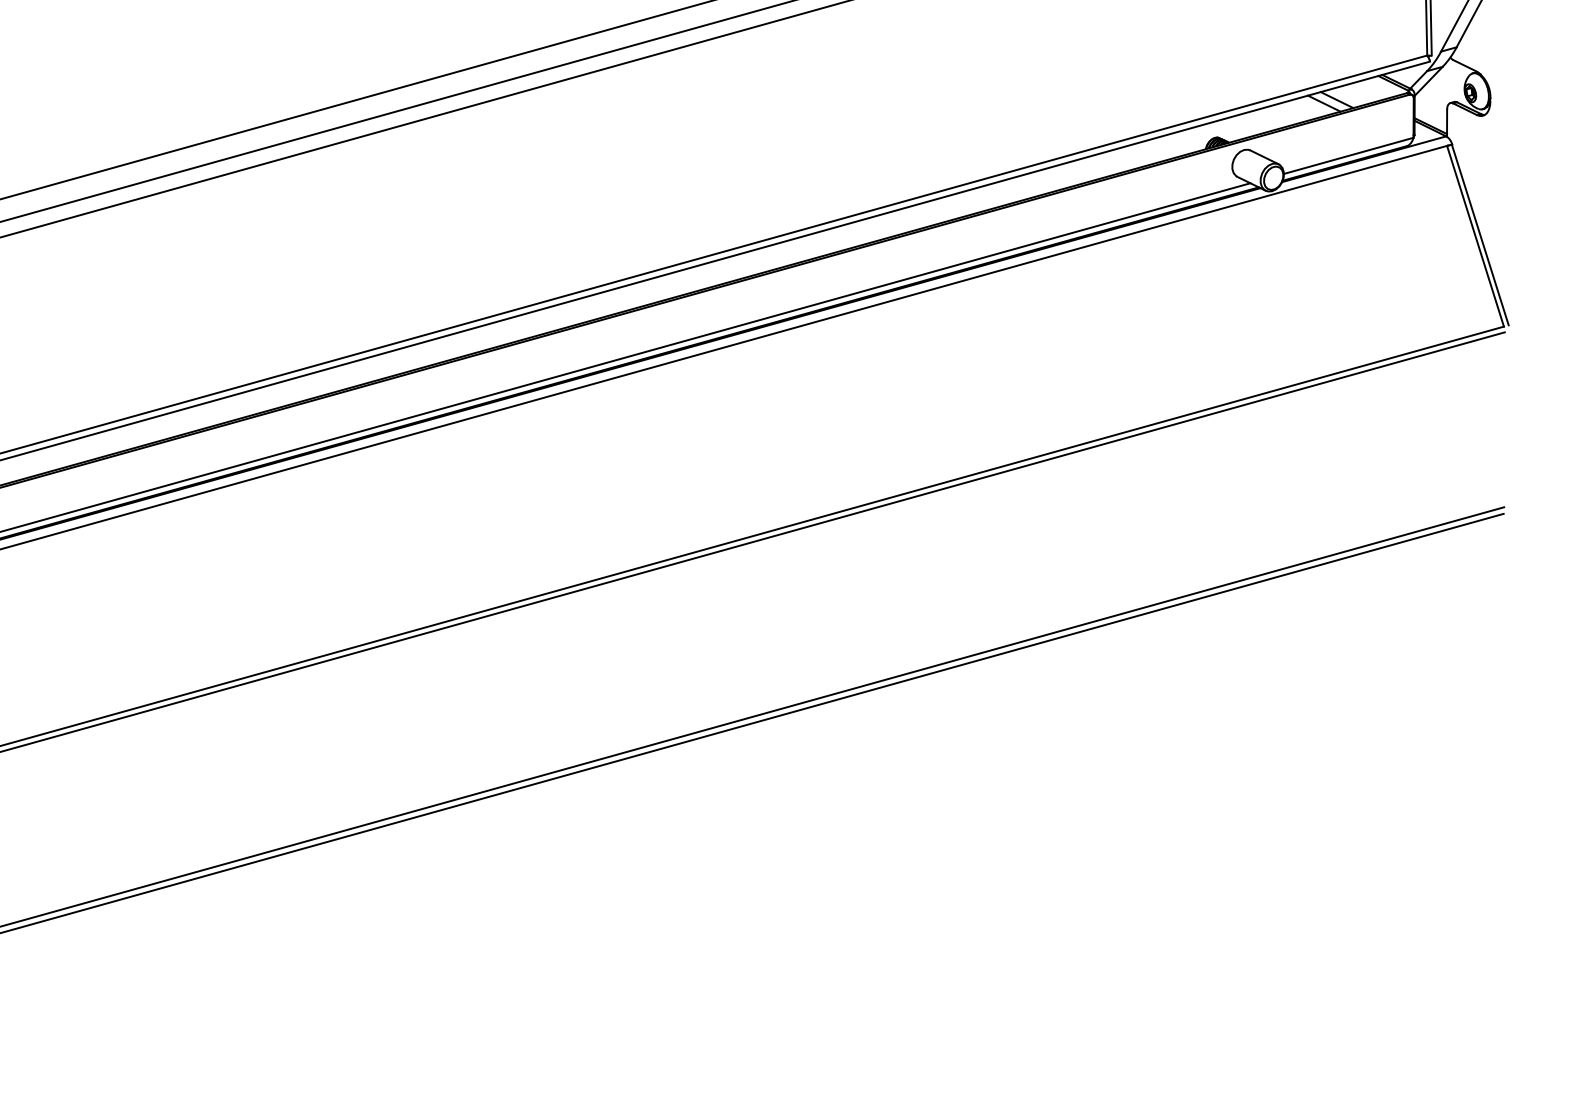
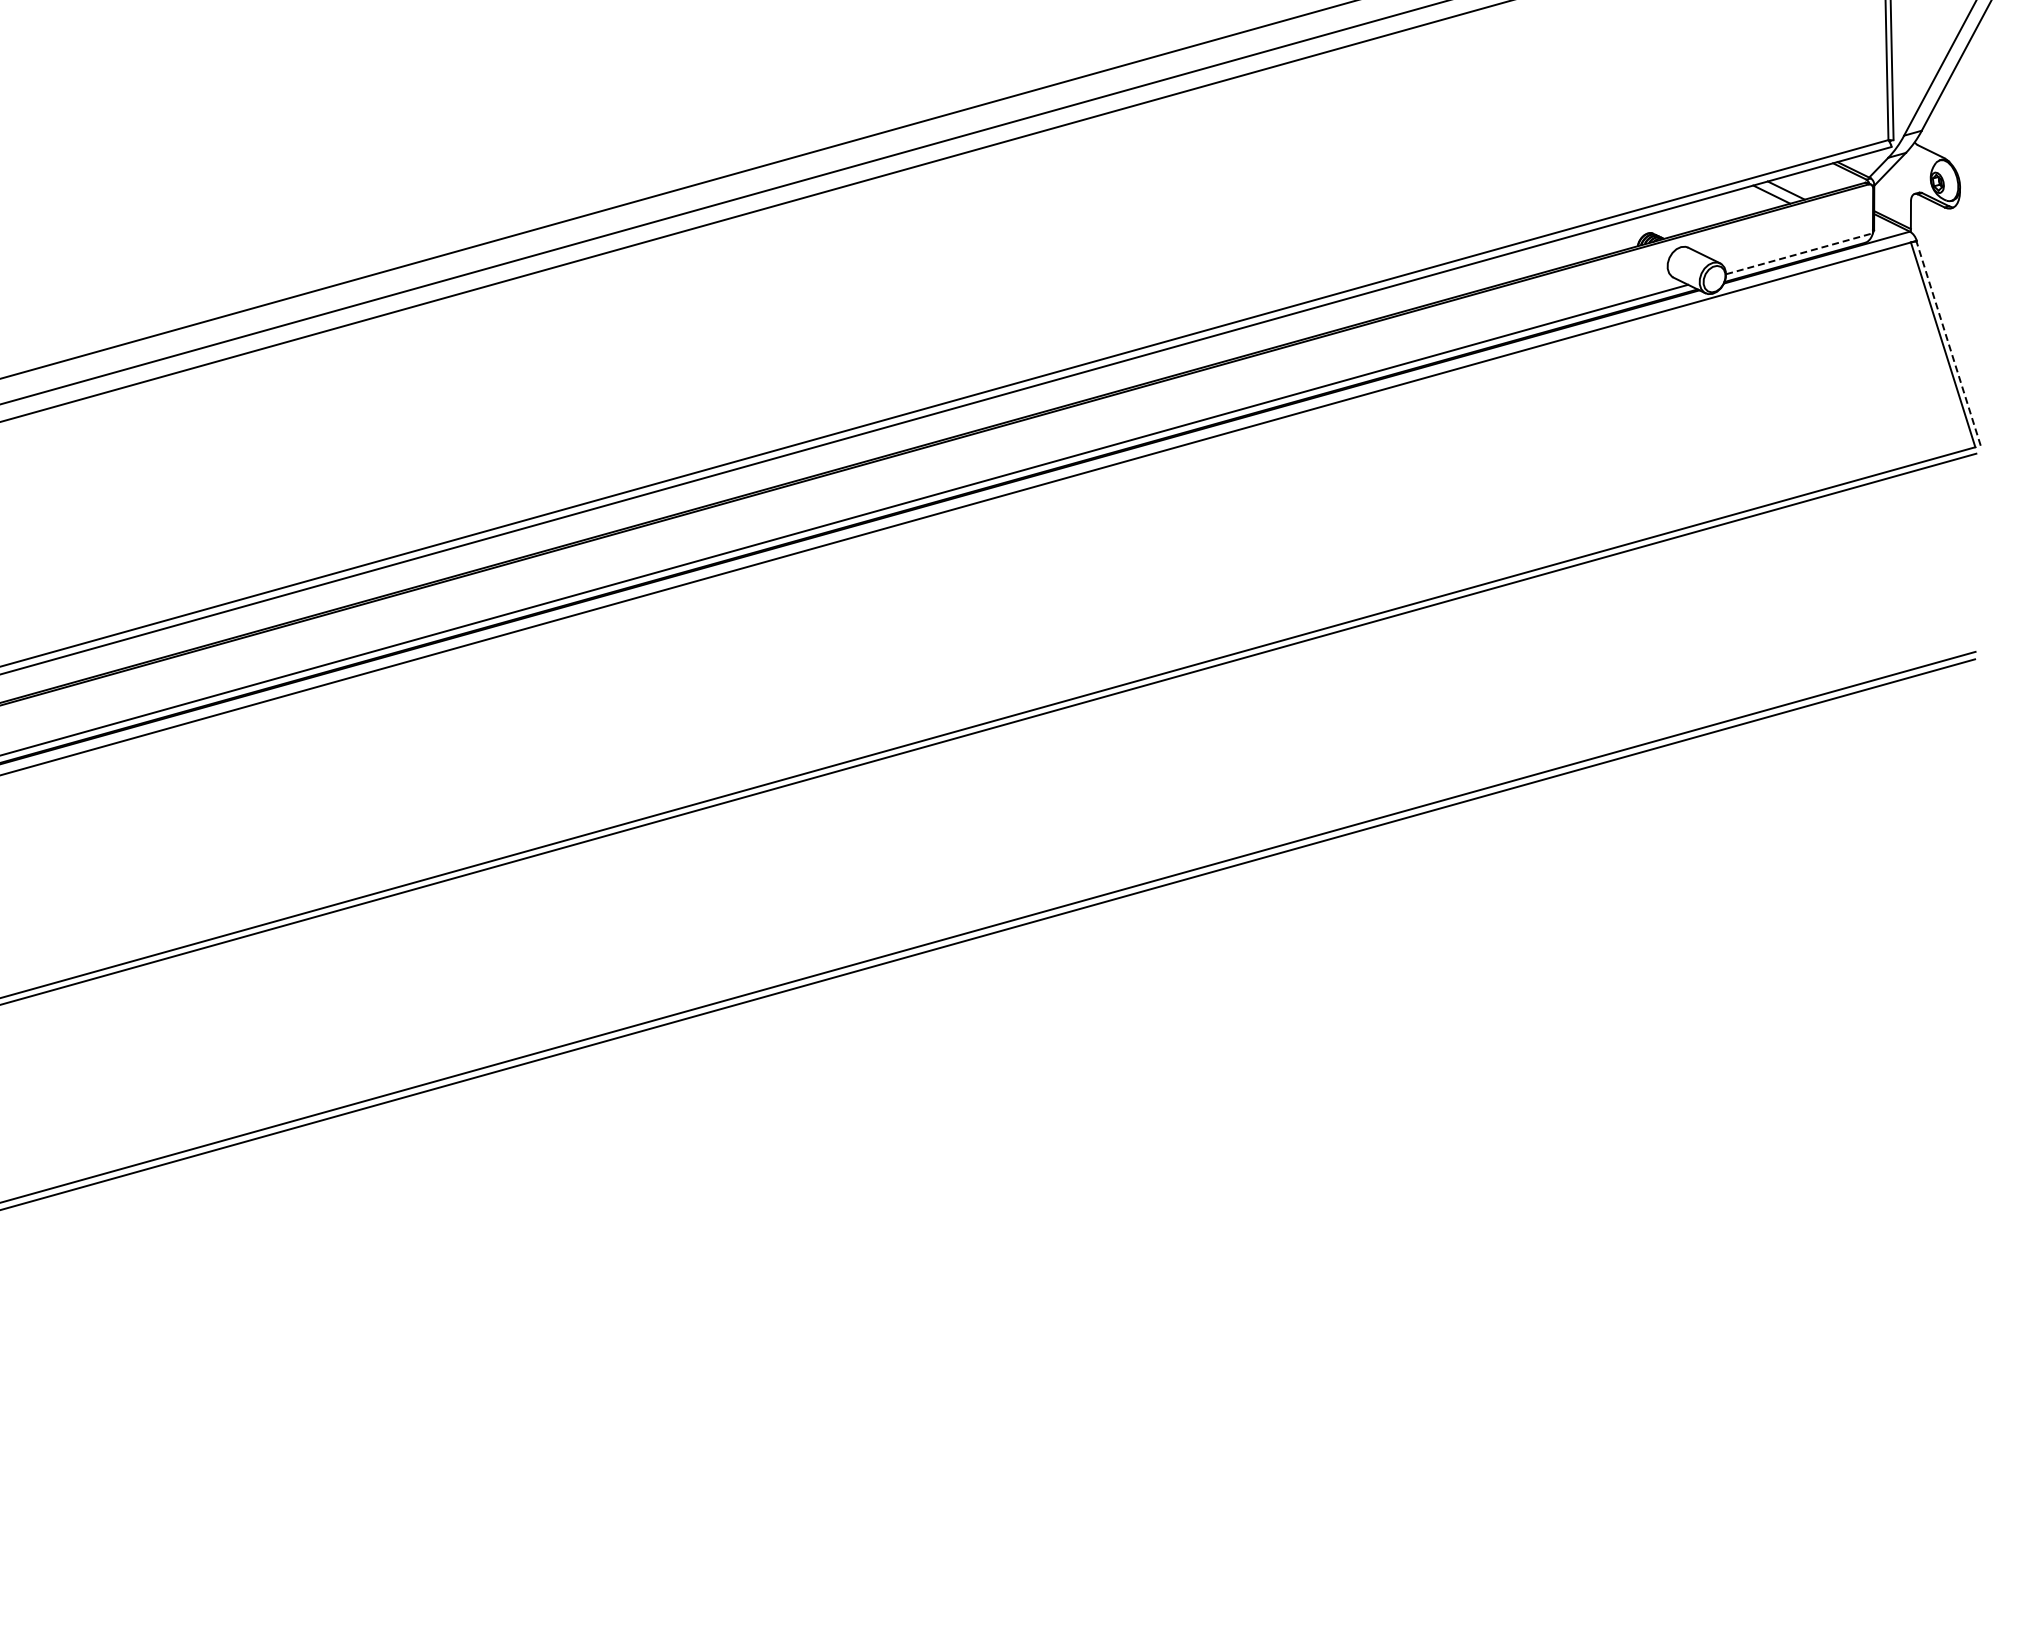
line: (1349, 155) -> (1800, 253), solid -> dashed
line: (1480, 235) -> (1948, 343), solid -> dashed

